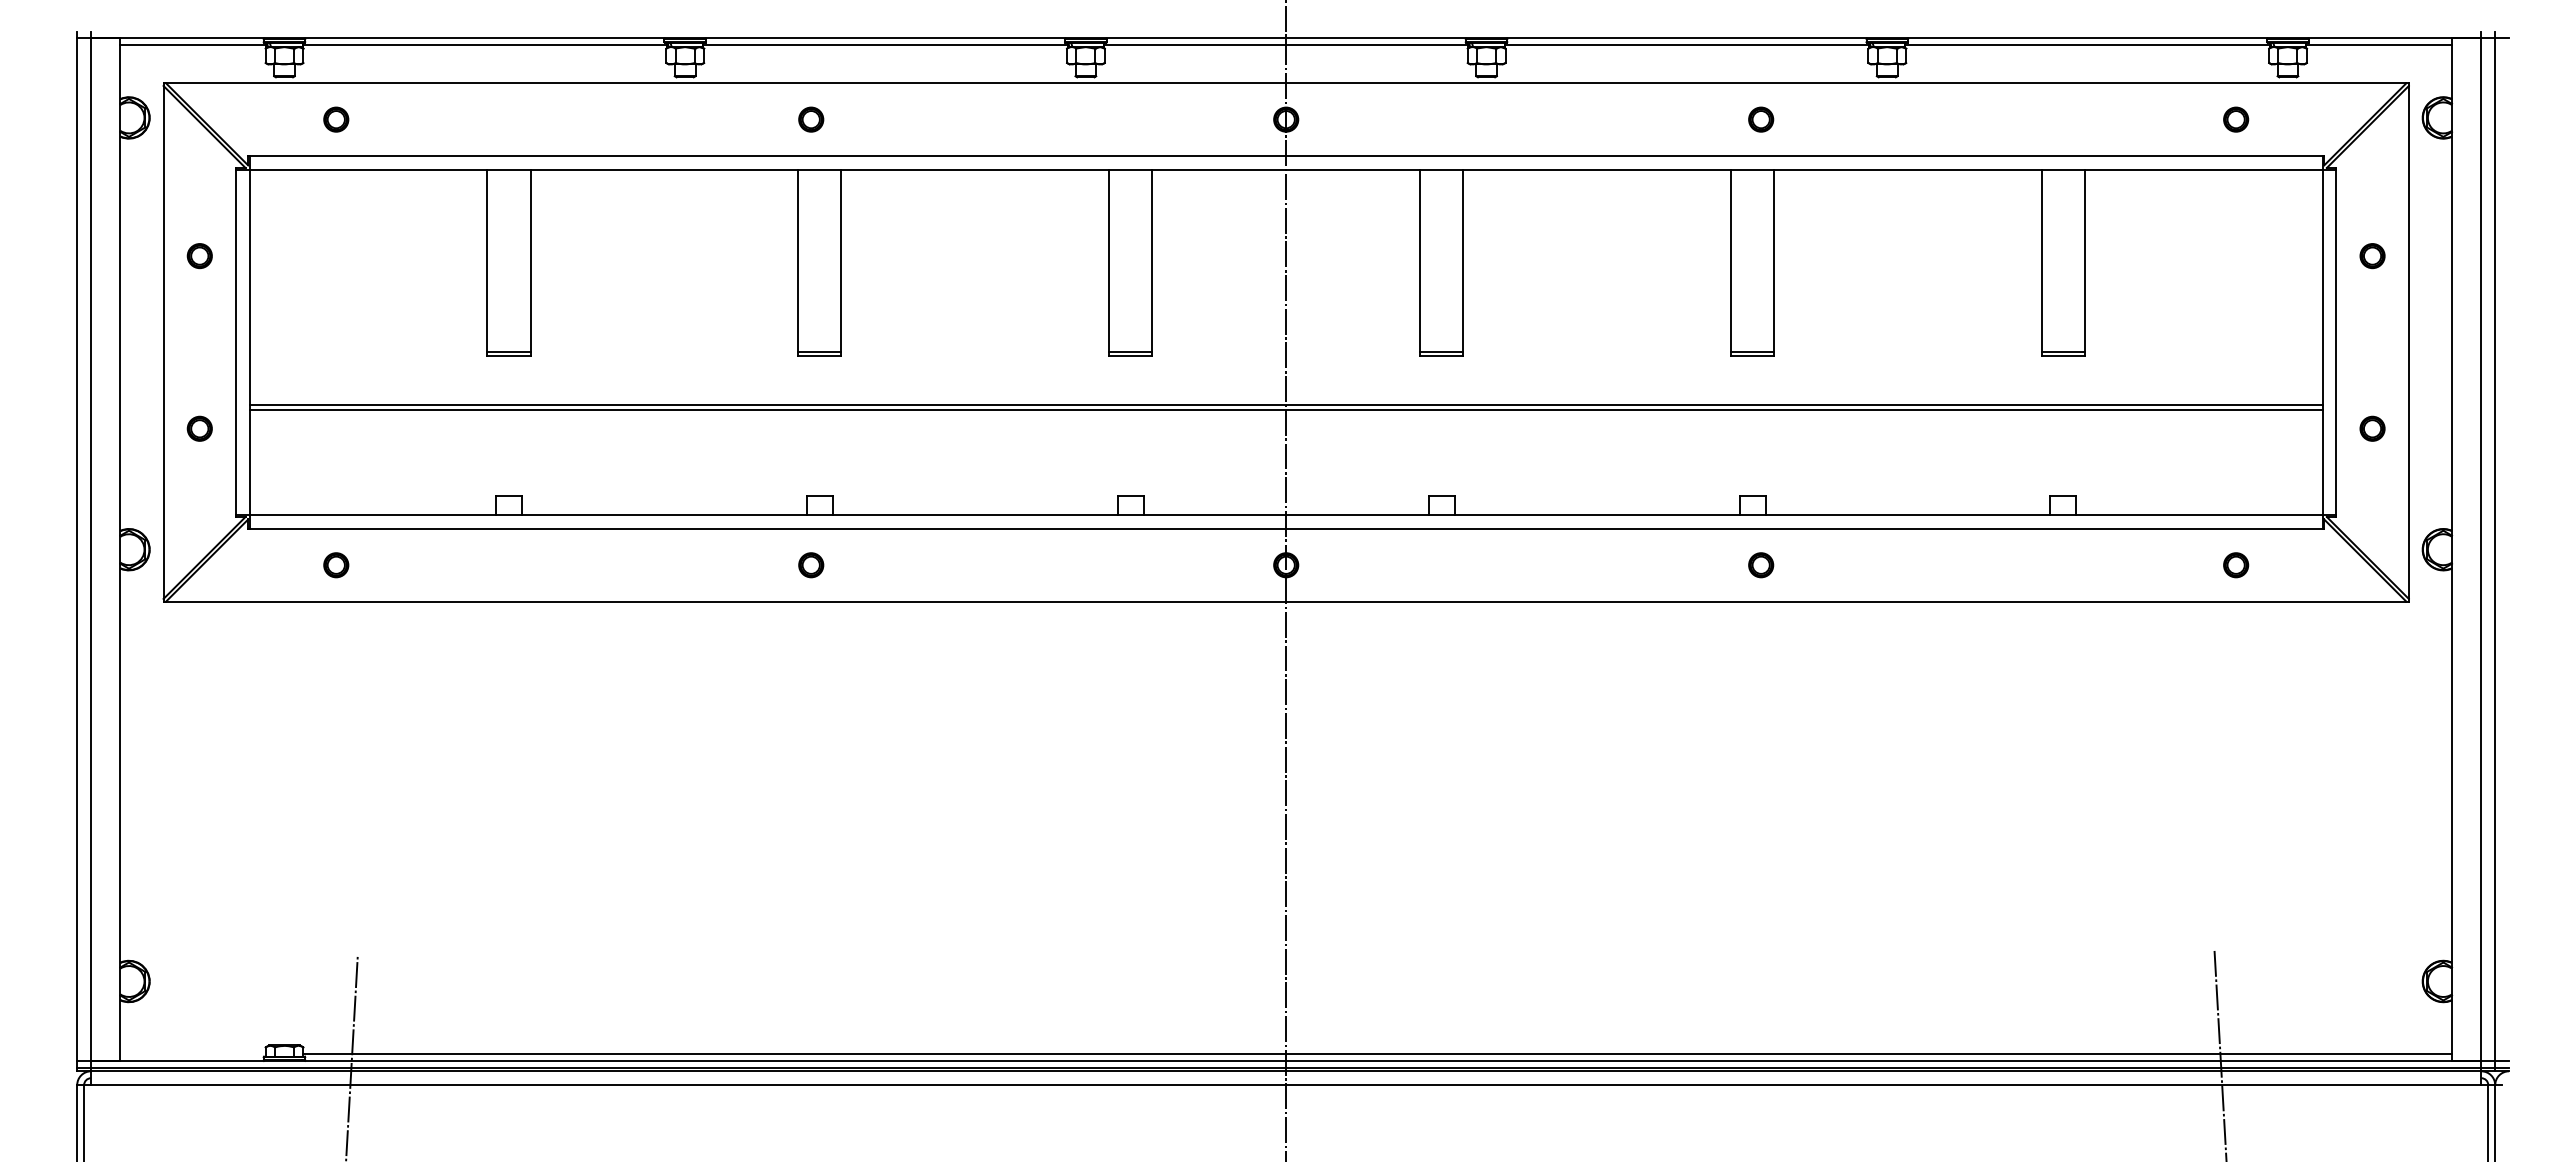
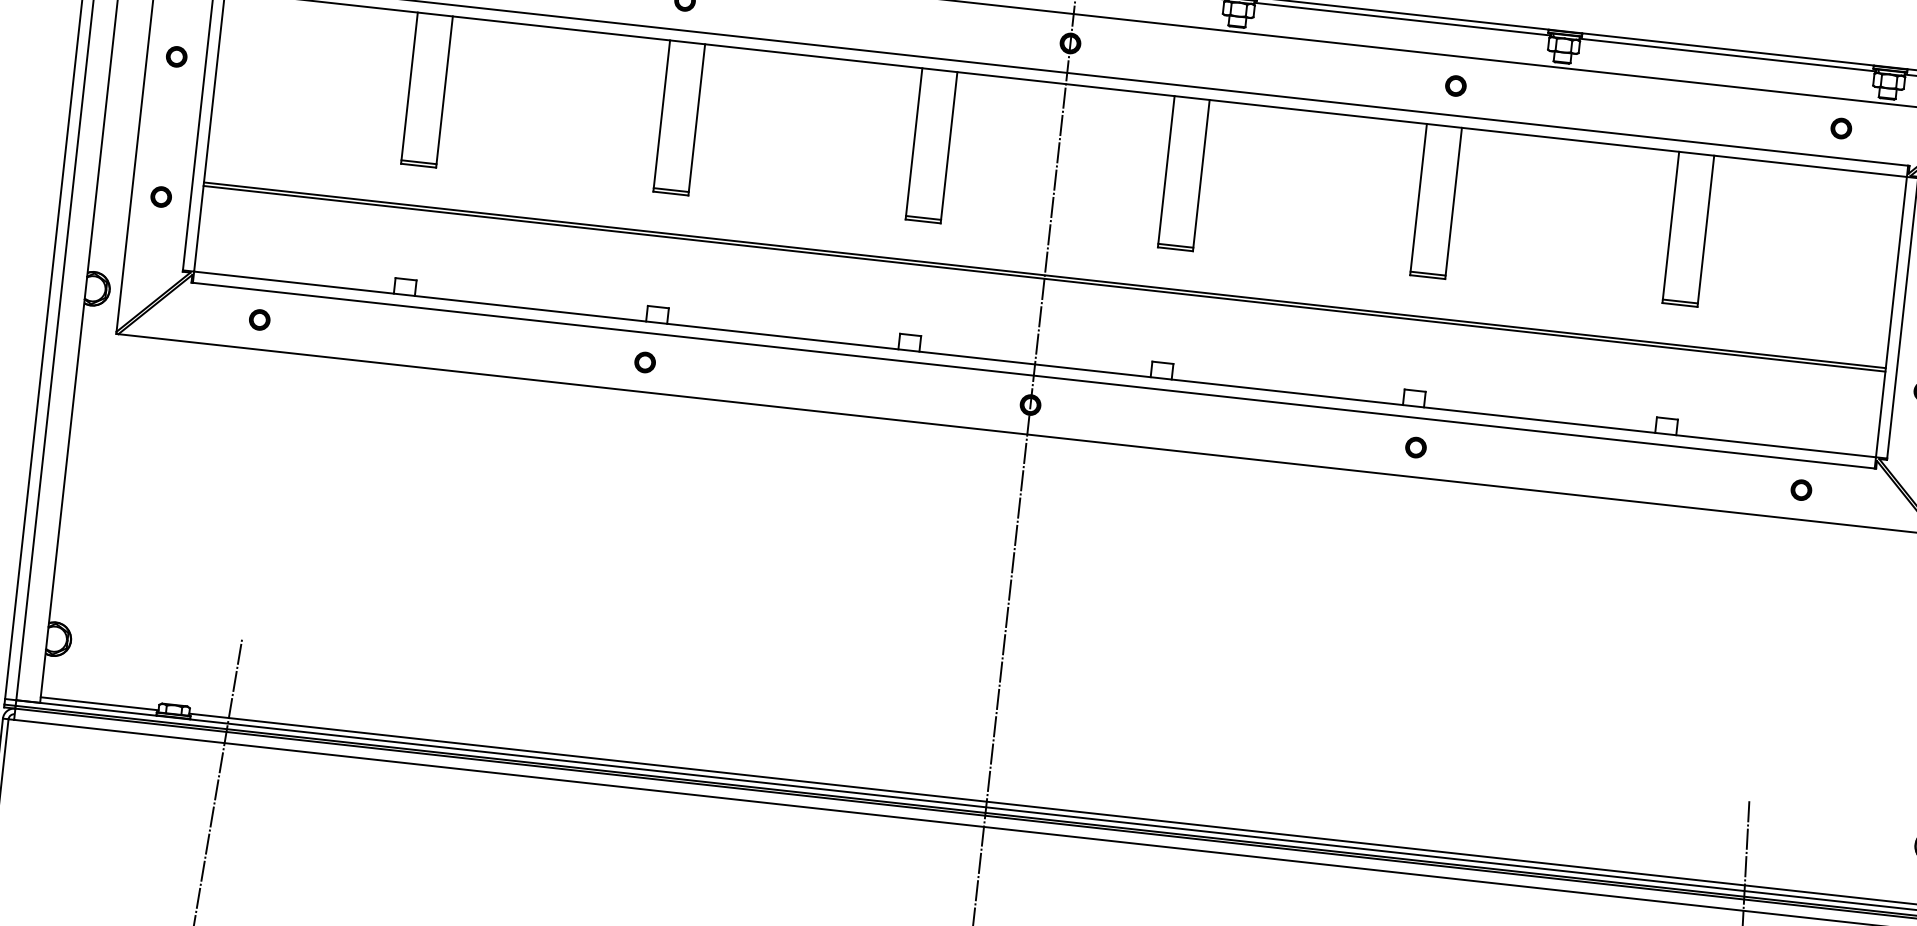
line: (192, 1054) -> (99, 704), added

